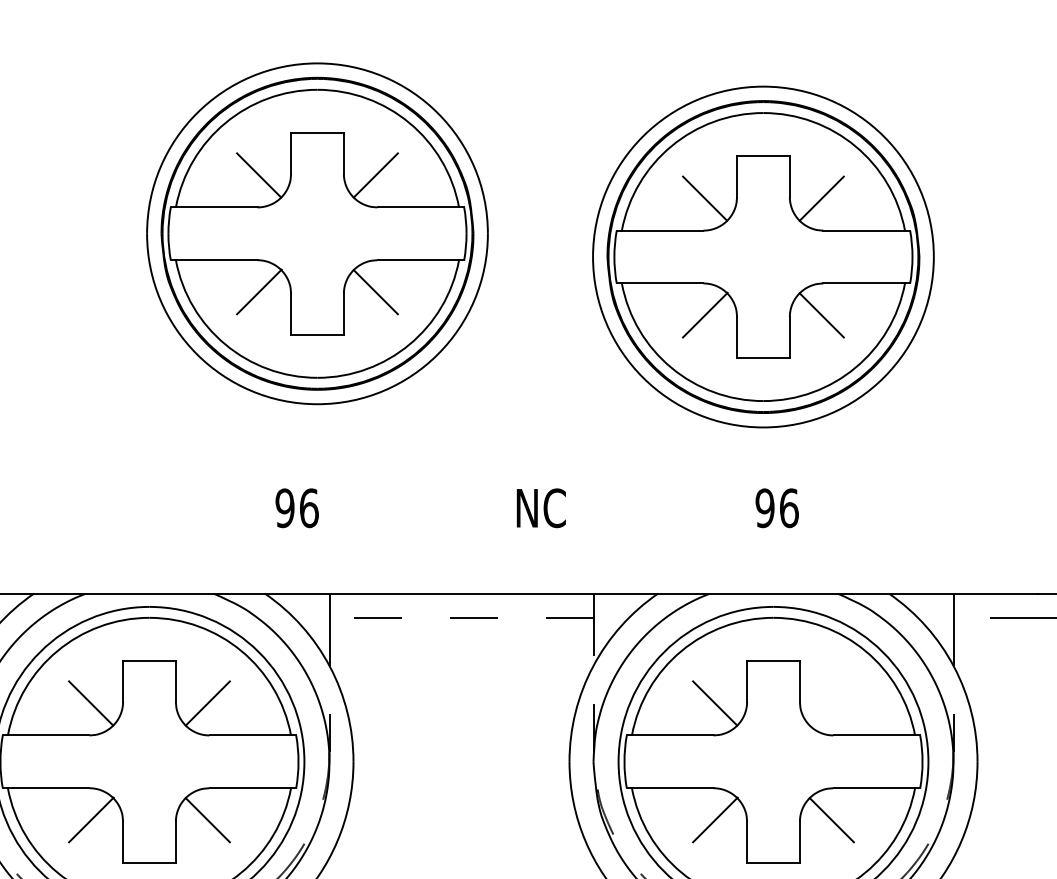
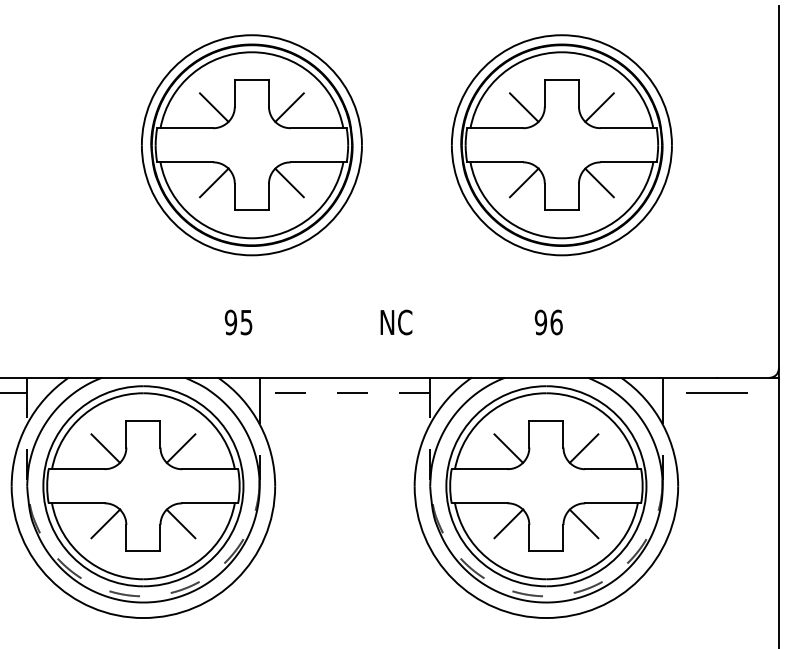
part: (762, 257) -> (561, 145), moved
text: (309, 508) -> (246, 322), 96 -> 95
line: (830, 703) -> (583, 448), added

